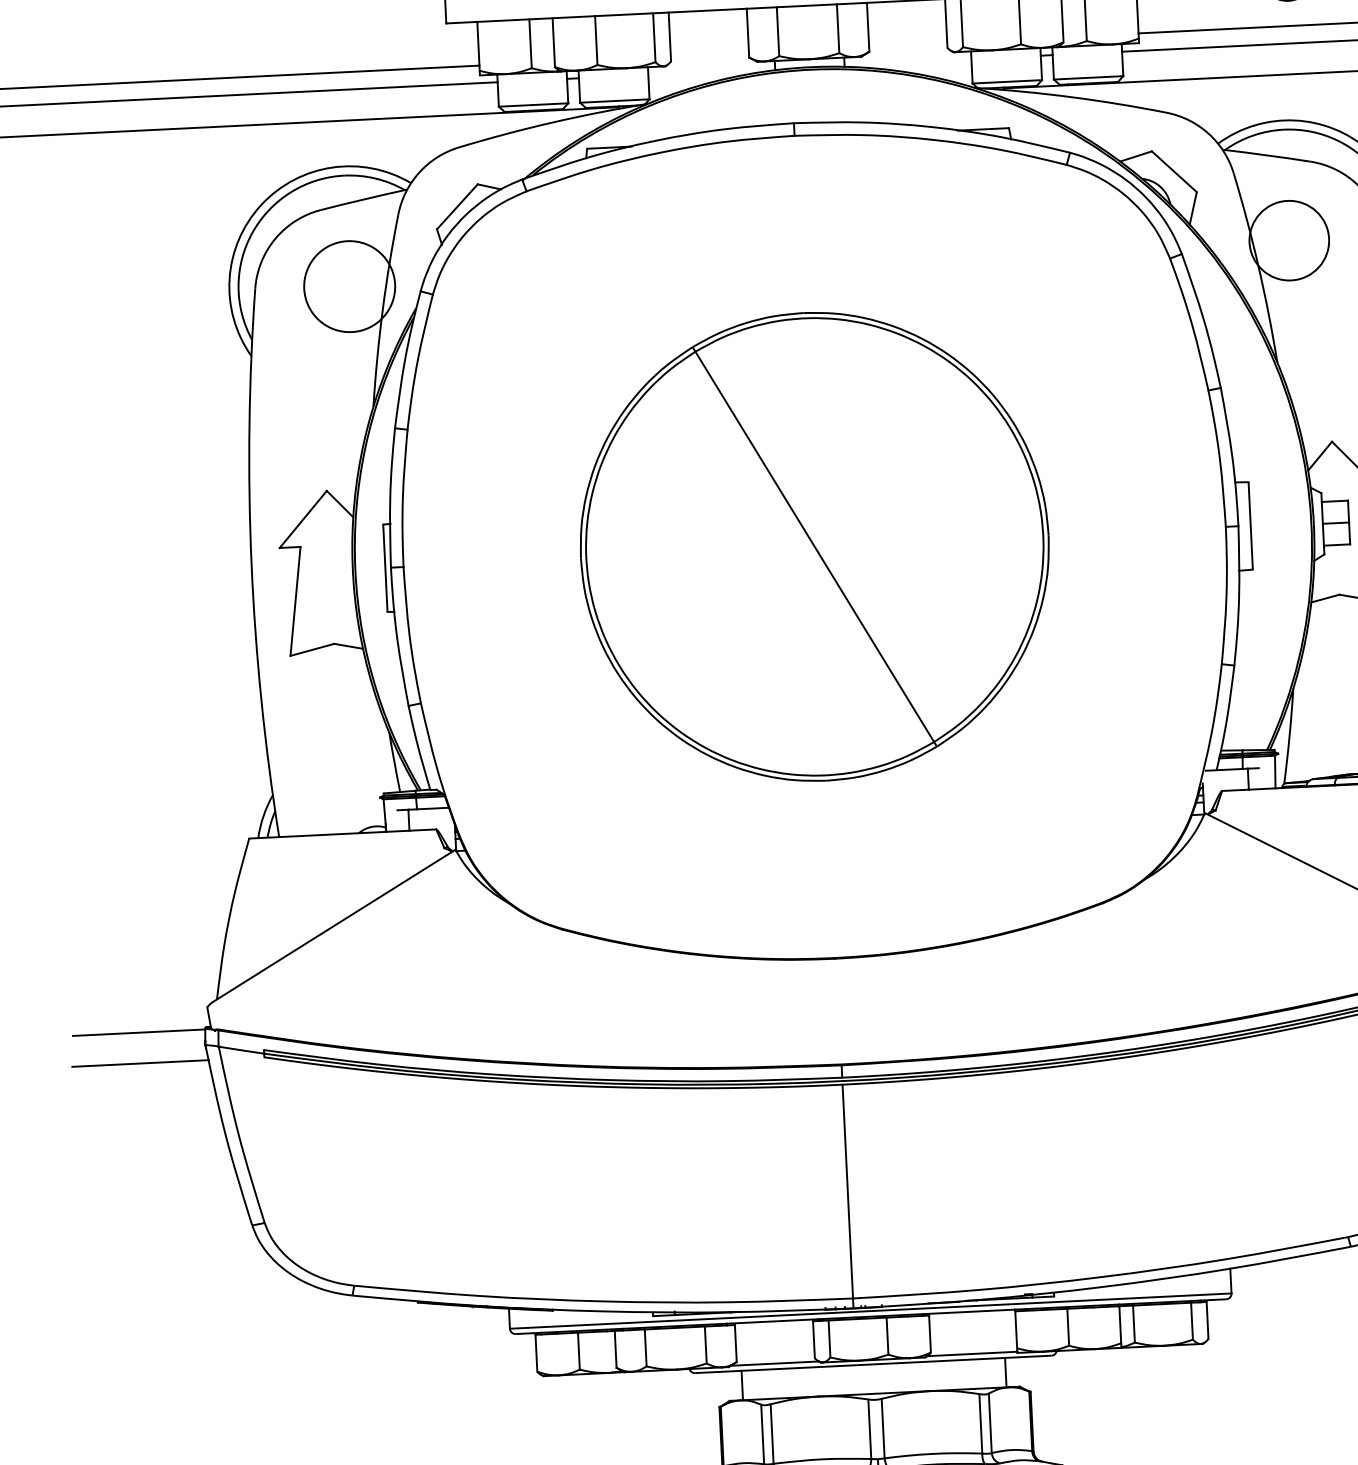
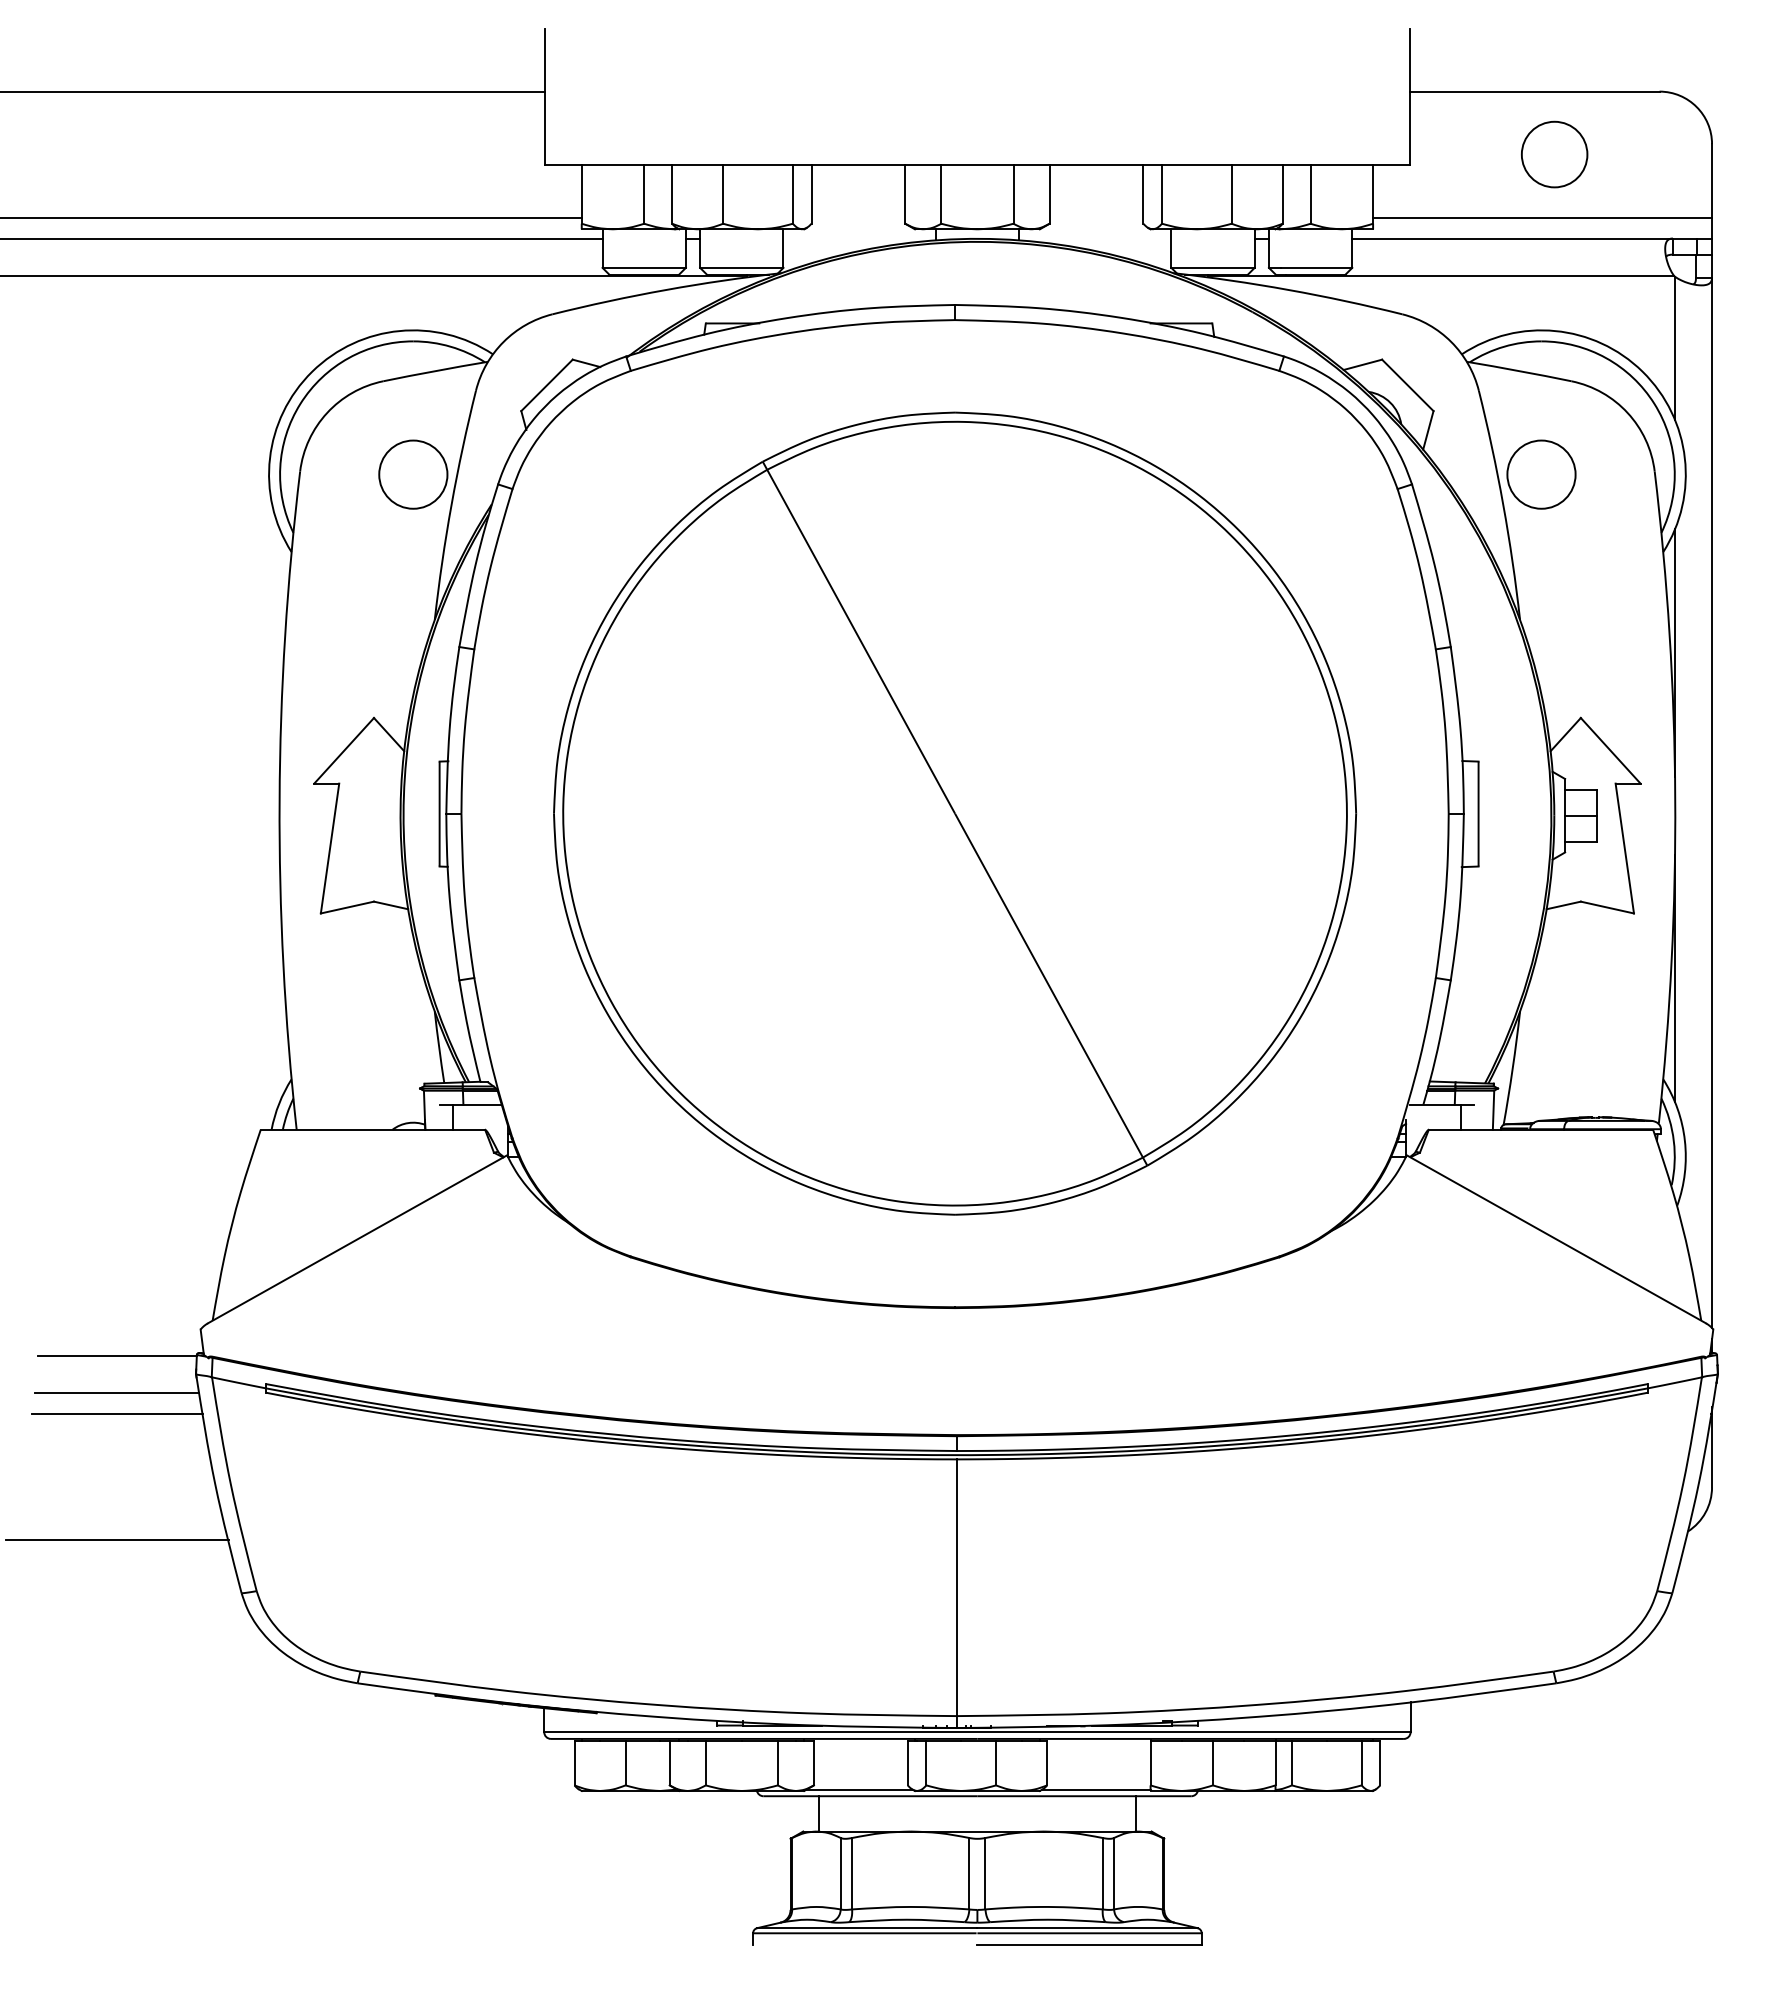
circle: (1289, 240) -> (1541, 474), size x0.71
circle: (349, 286) -> (413, 474), size x0.62
part: (815, 546) -> (955, 813), size x1.43
line: (141, 1080) -> (117, 1413), added
line: (146, 1185) -> (117, 1539), added

